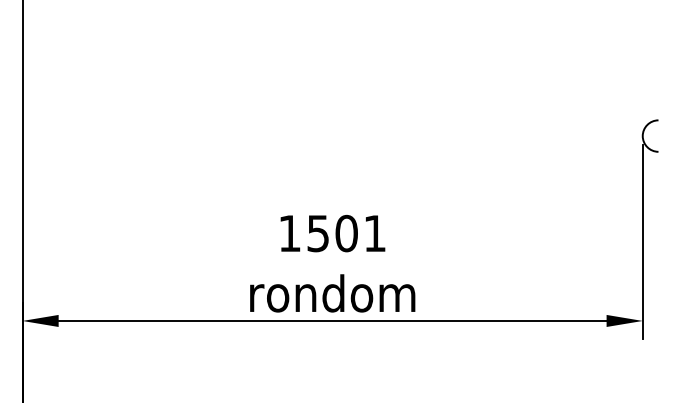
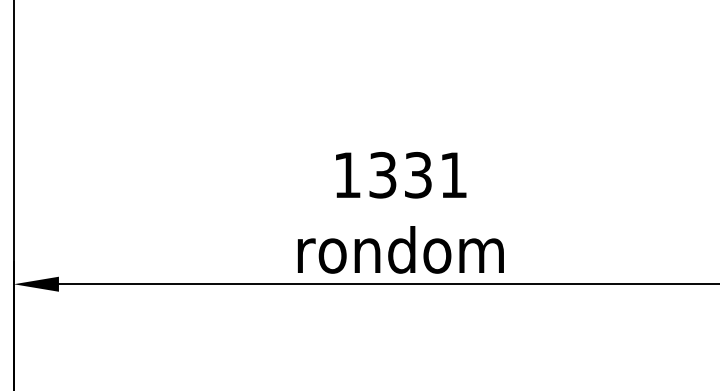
text: (332, 233) -> (400, 175), 1501 -> 1331

